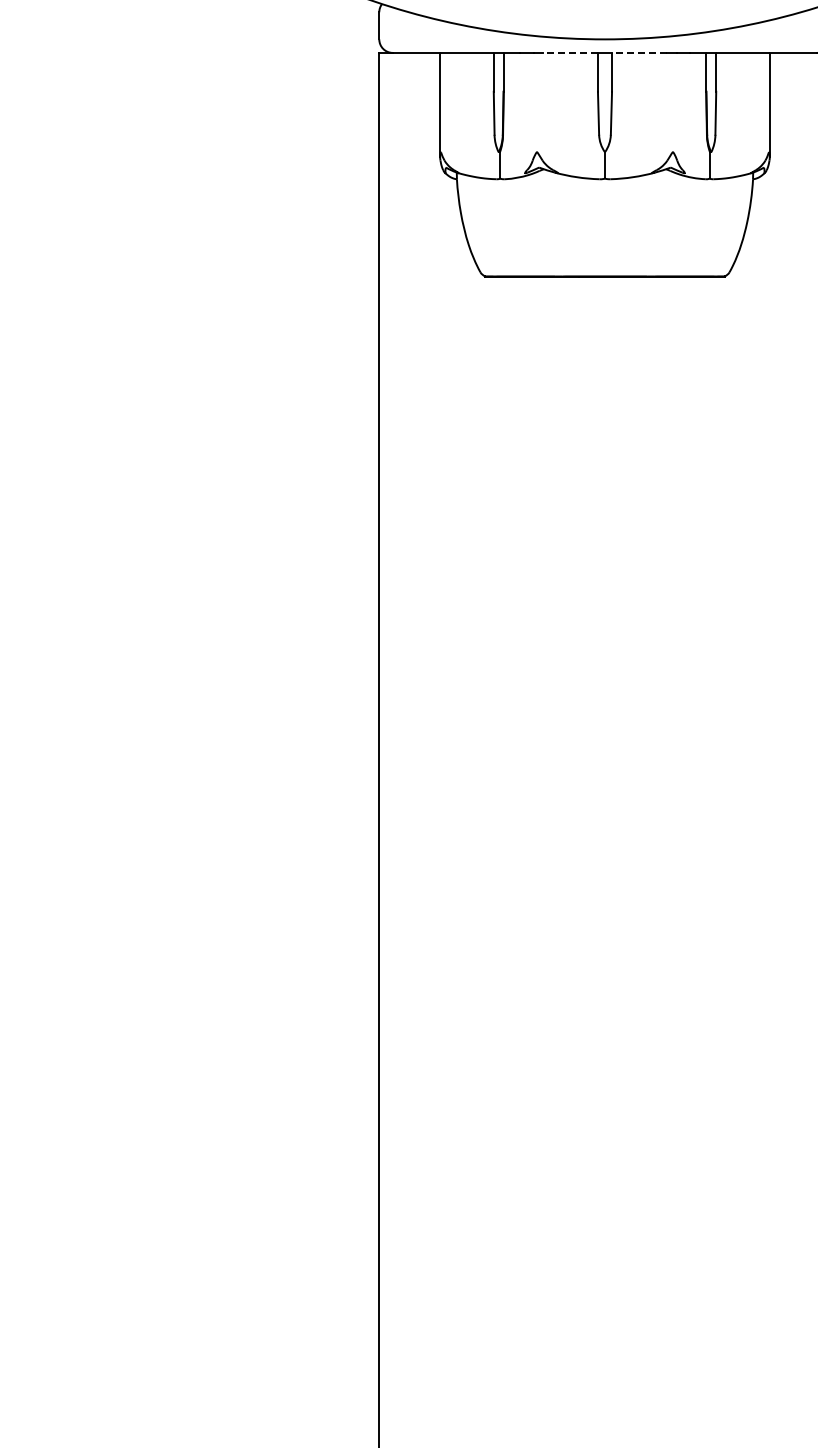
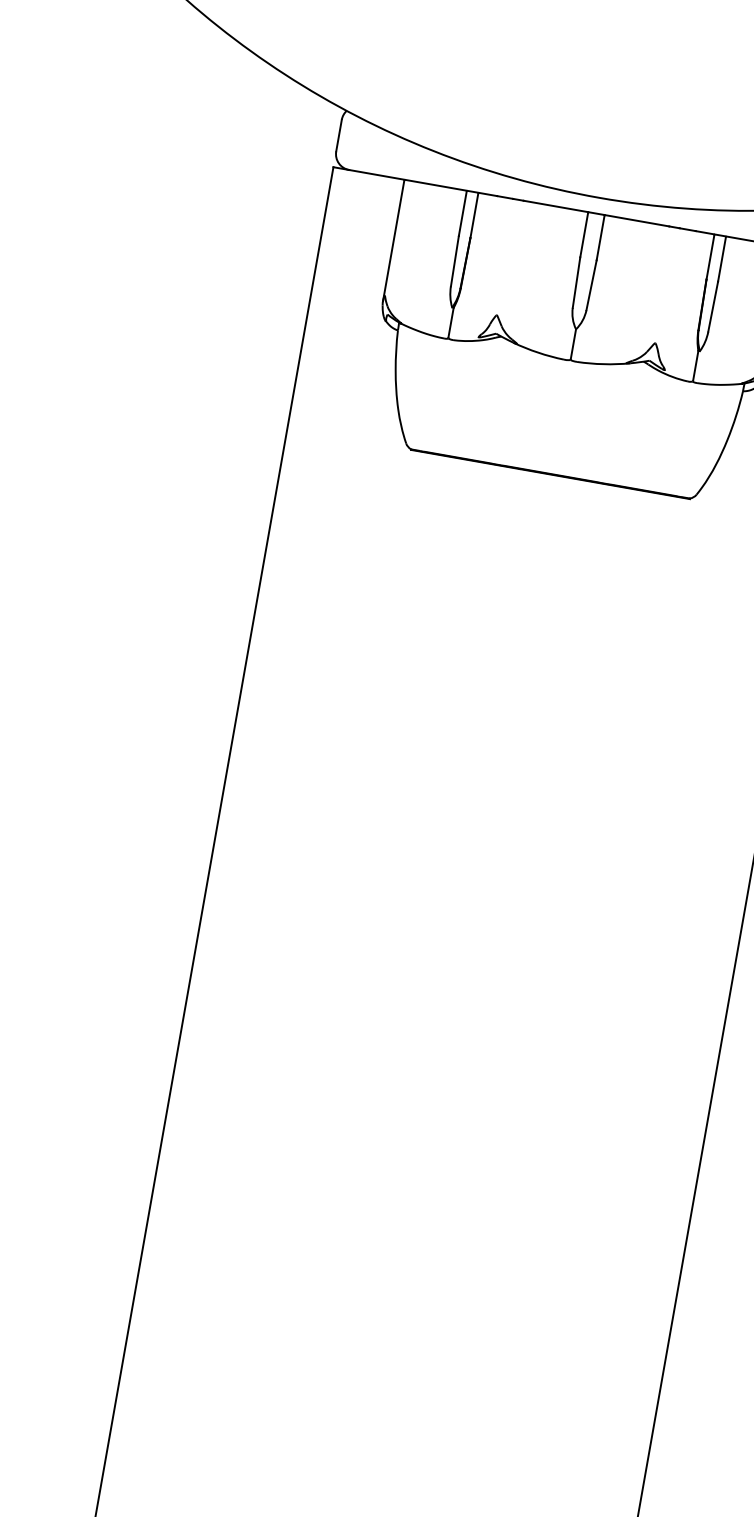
line: (570, 52) -> (556, 206), dashed -> solid
line: (639, 52) -> (636, 220), dashed -> solid

